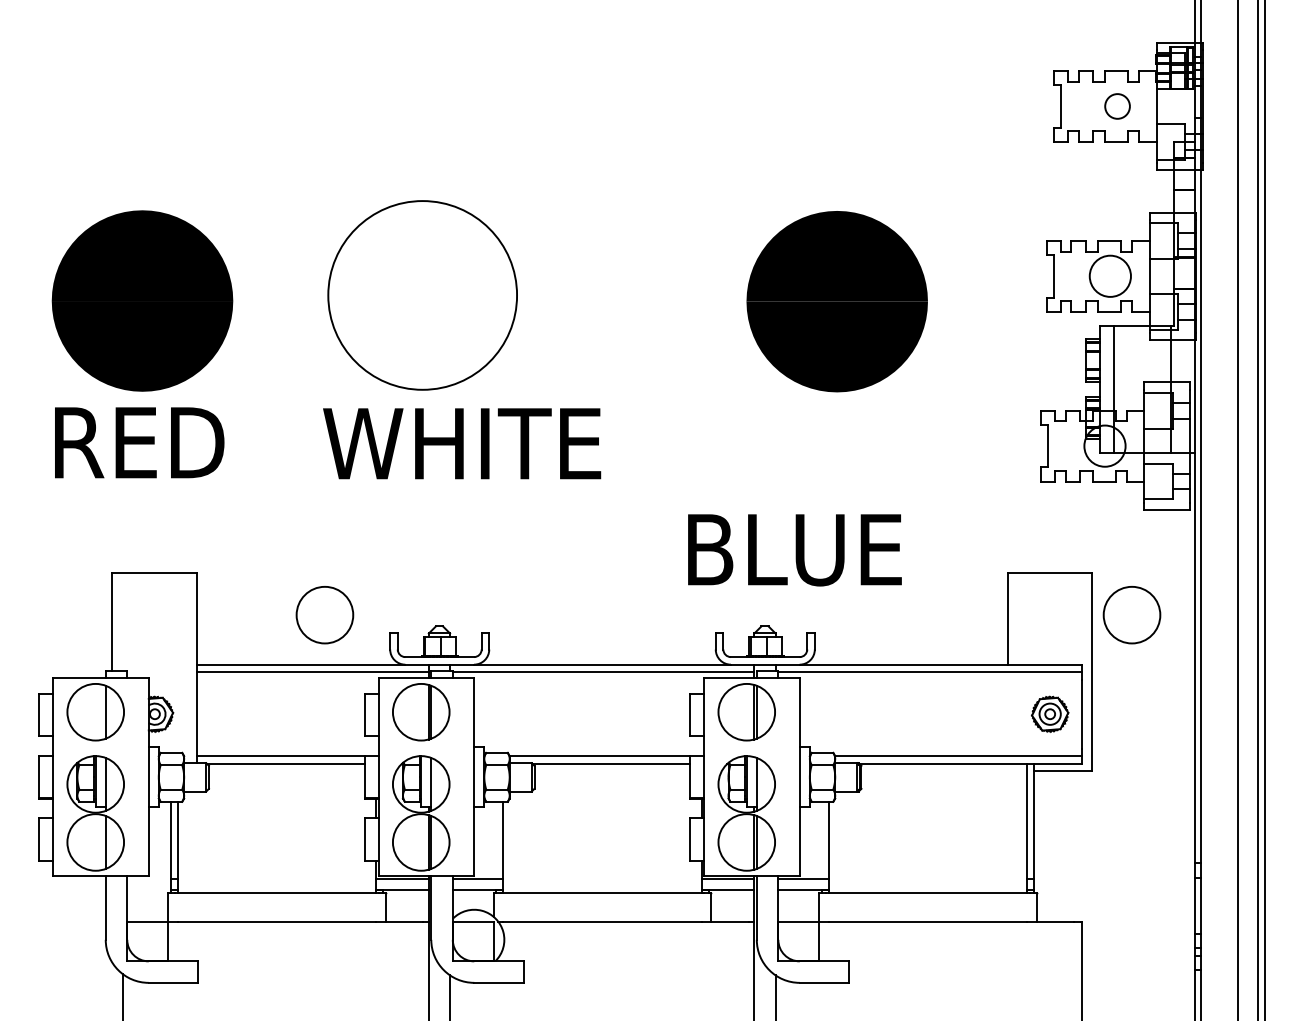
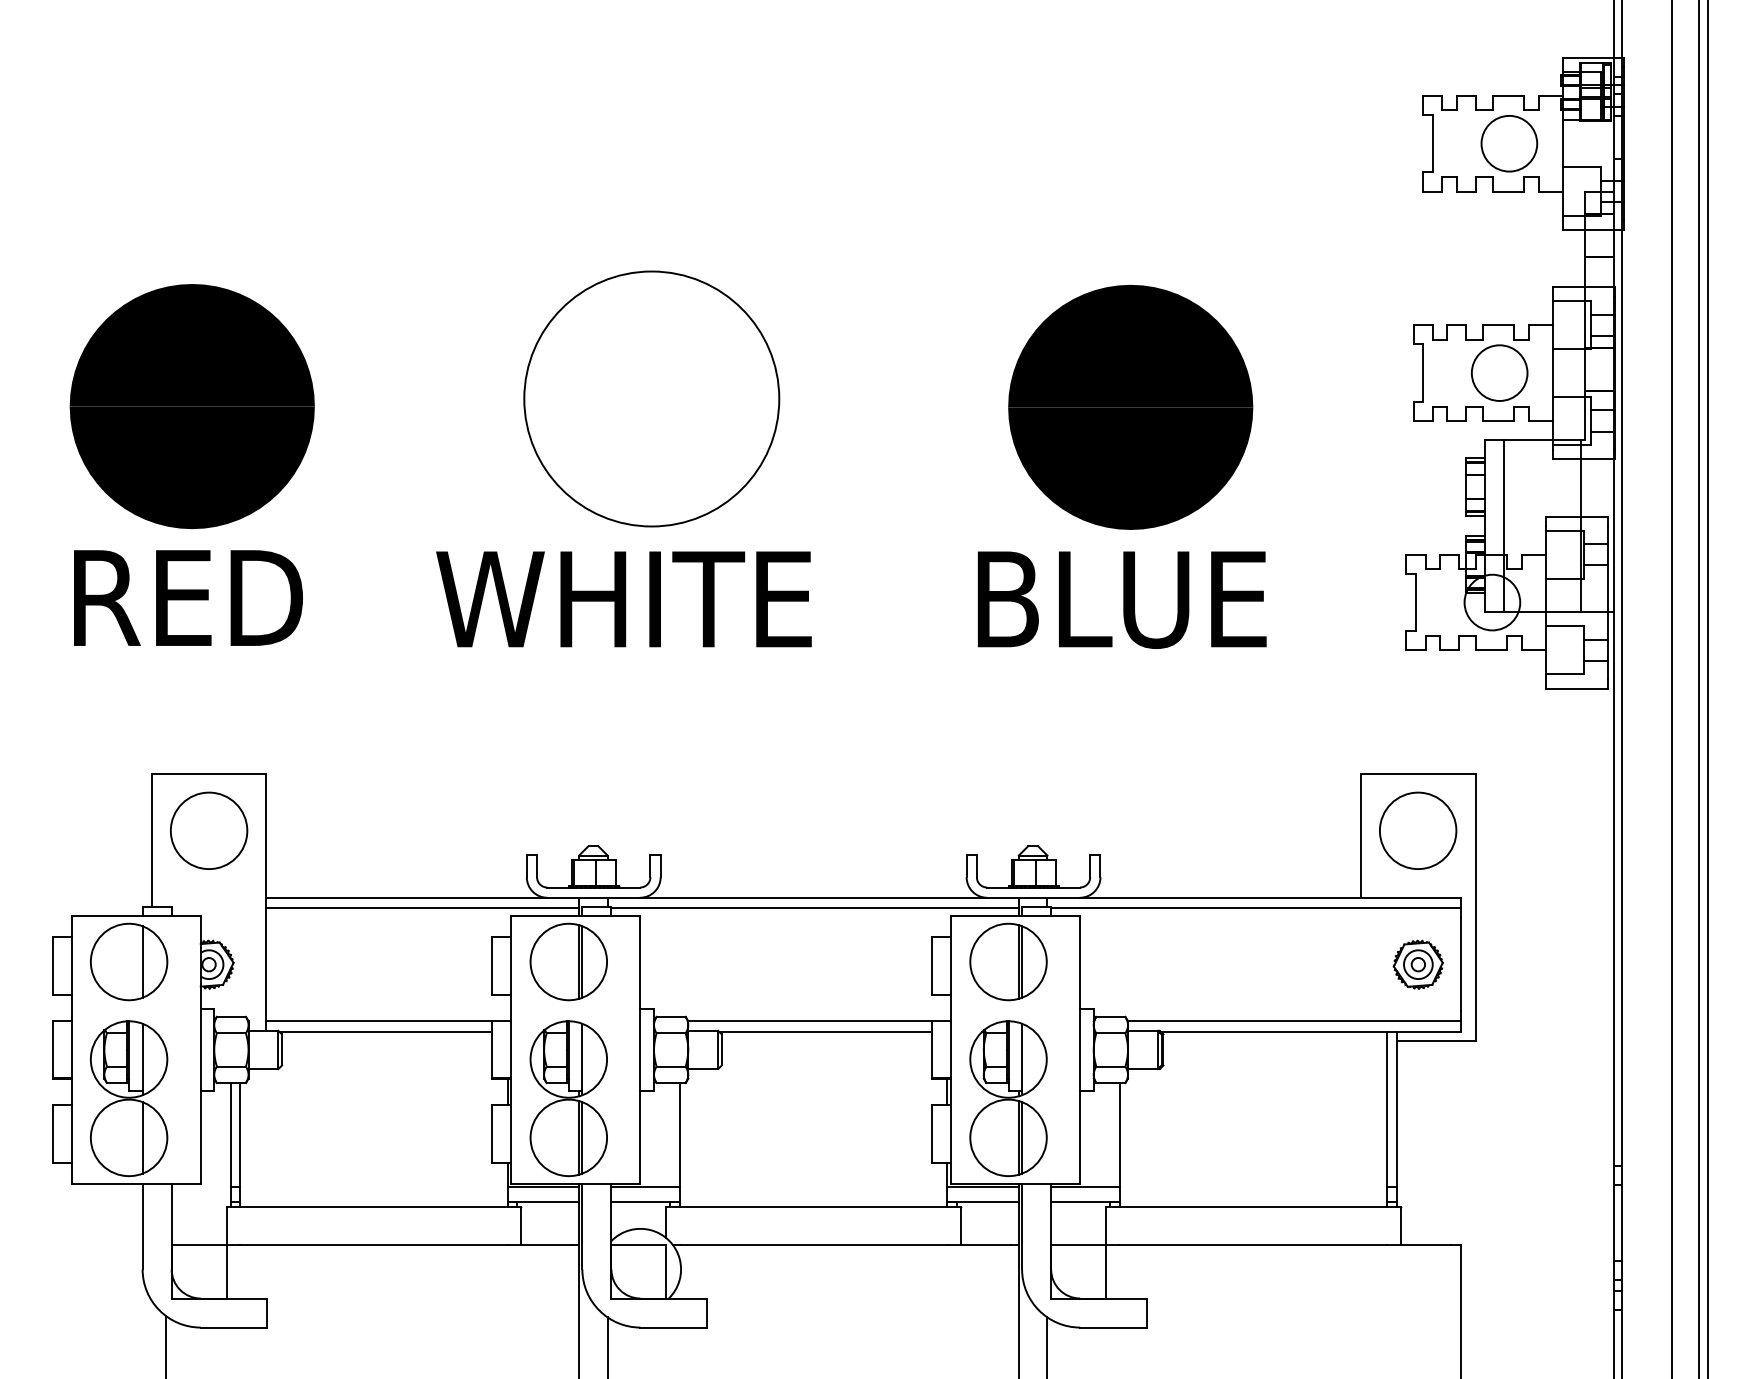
circle: (1117, 106) -> (1509, 143), size x1.67
circle: (422, 295) -> (651, 399), moved
text: (794, 550) -> (1121, 600), moved
circle: (324, 615) -> (208, 831), moved
circle: (1131, 615) -> (1417, 831), moved

